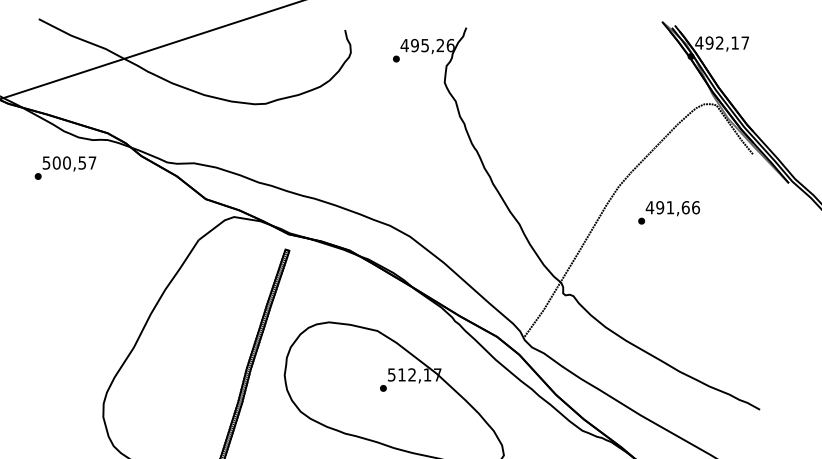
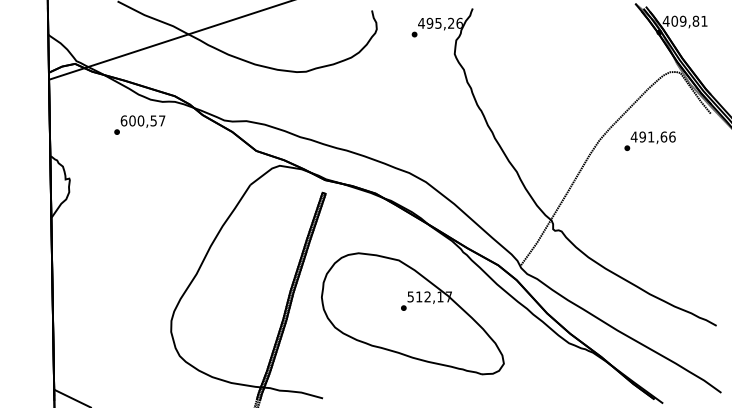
text: (727, 42) -> (689, 20), 492,17 -> 409,81
text: (45, 162) -> (123, 120), 500,57 -> 600,57
text: (668, 211) -> (649, 140), moved

